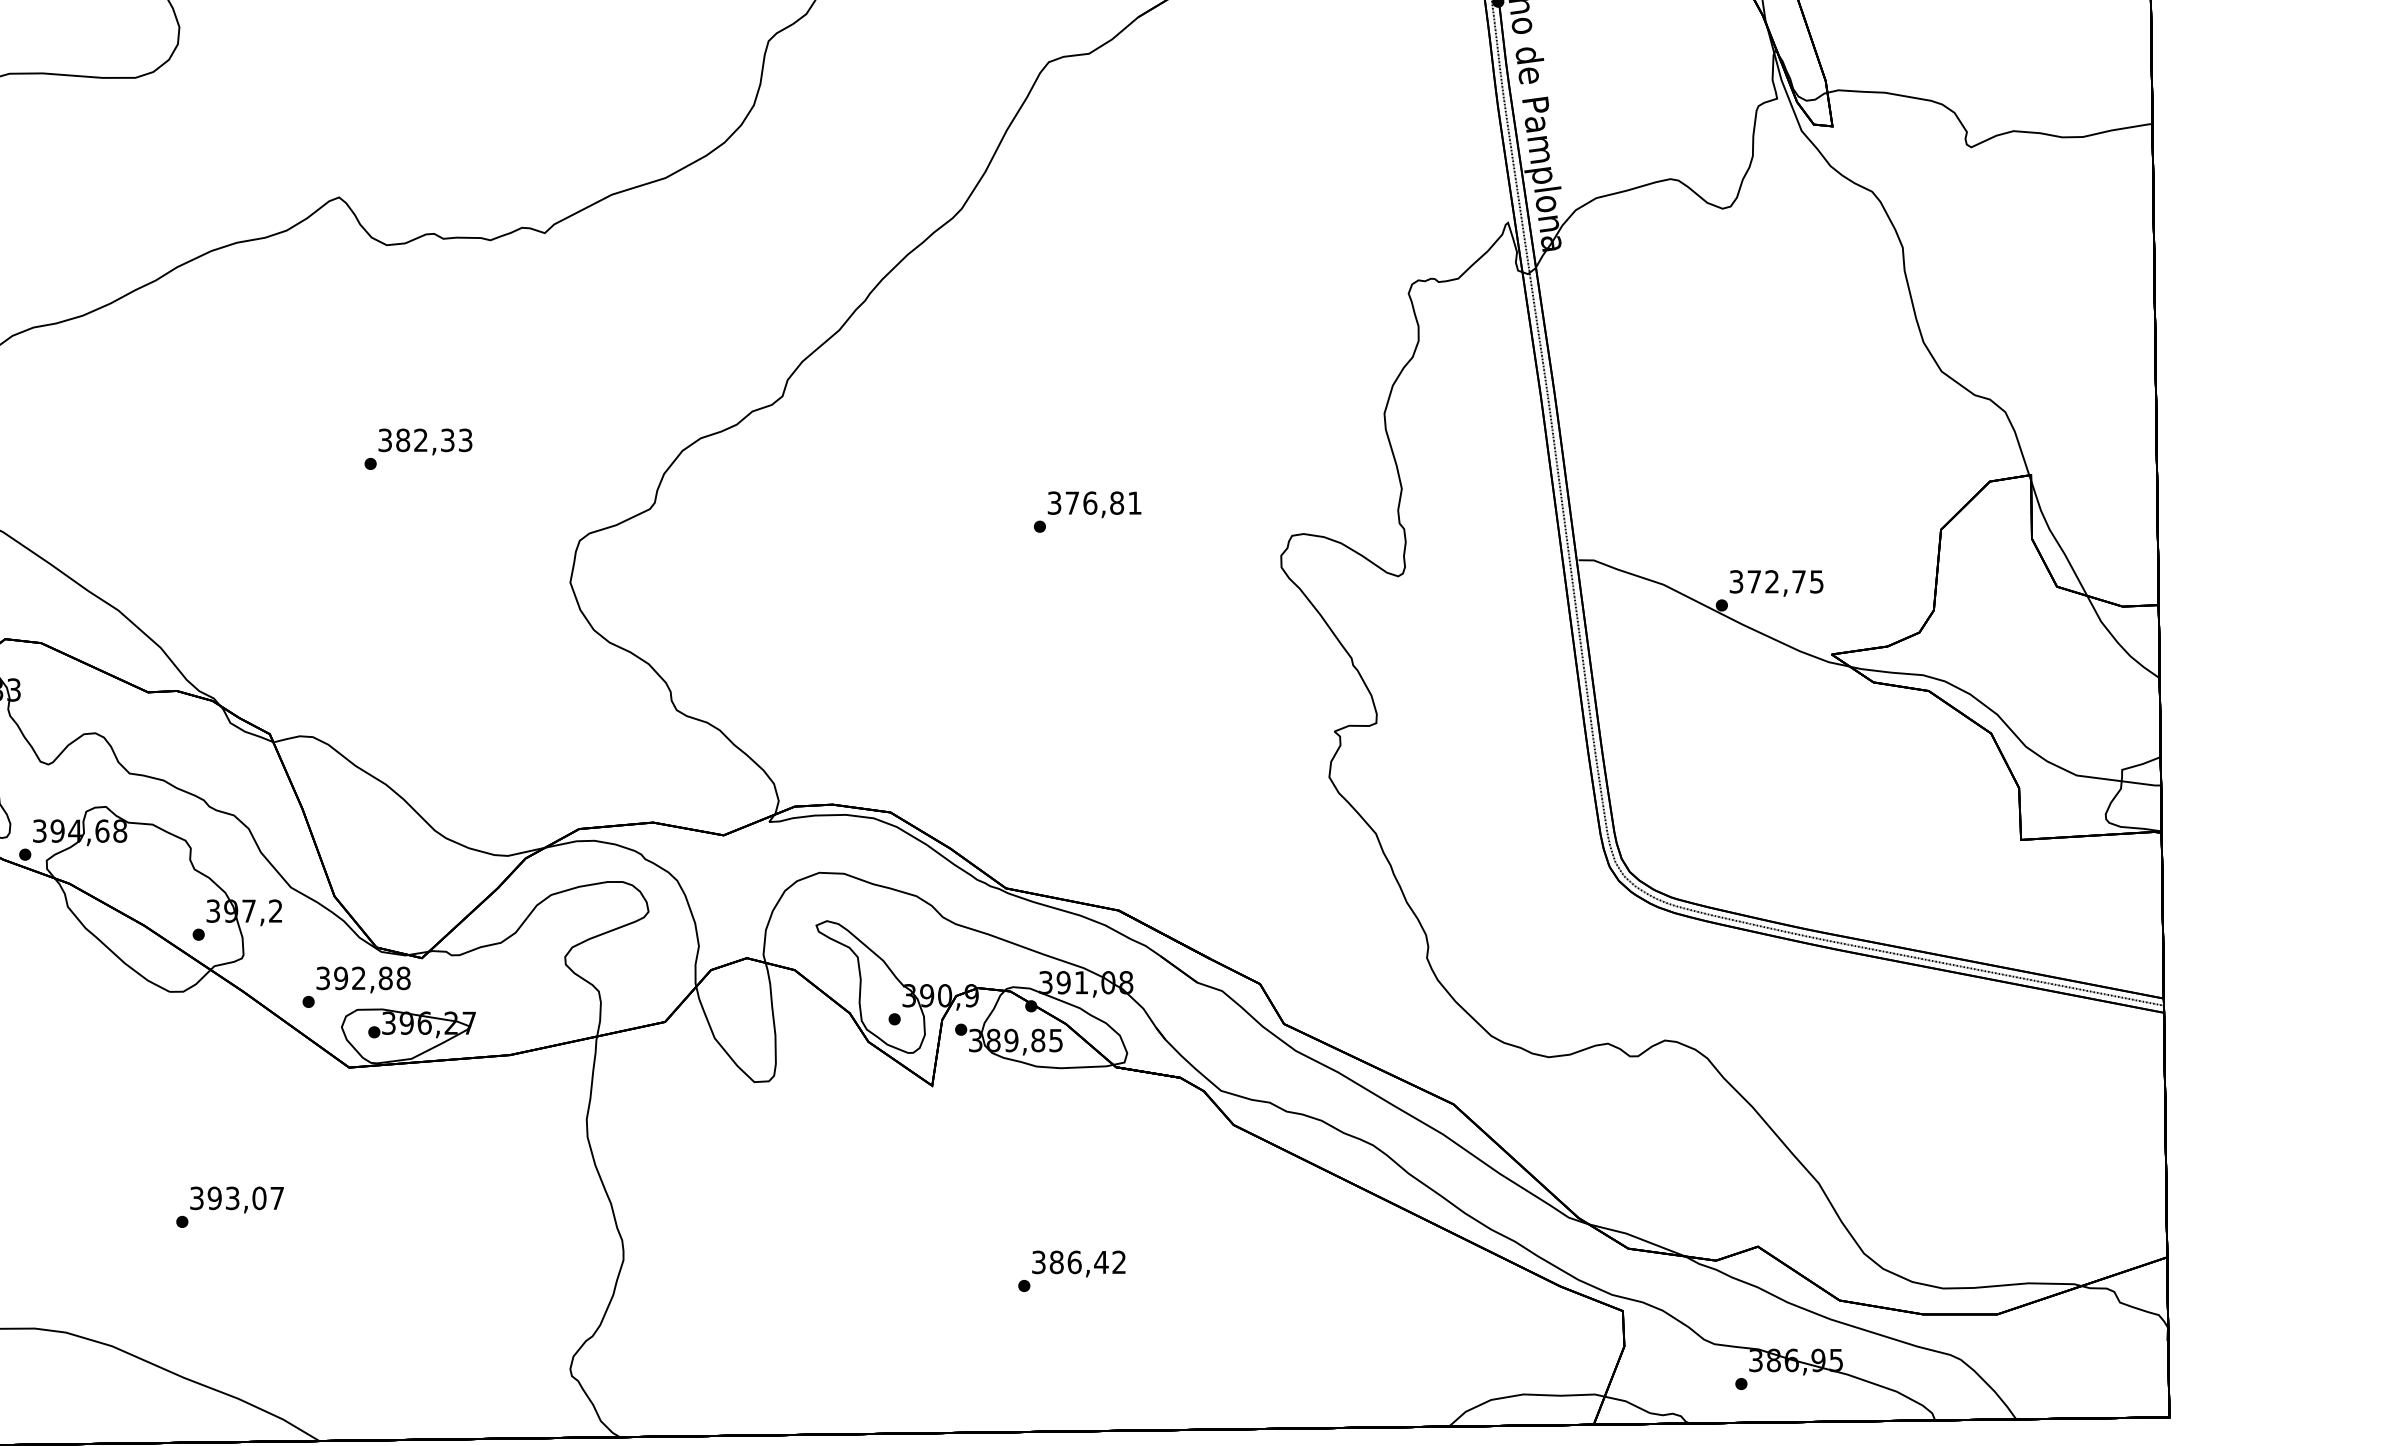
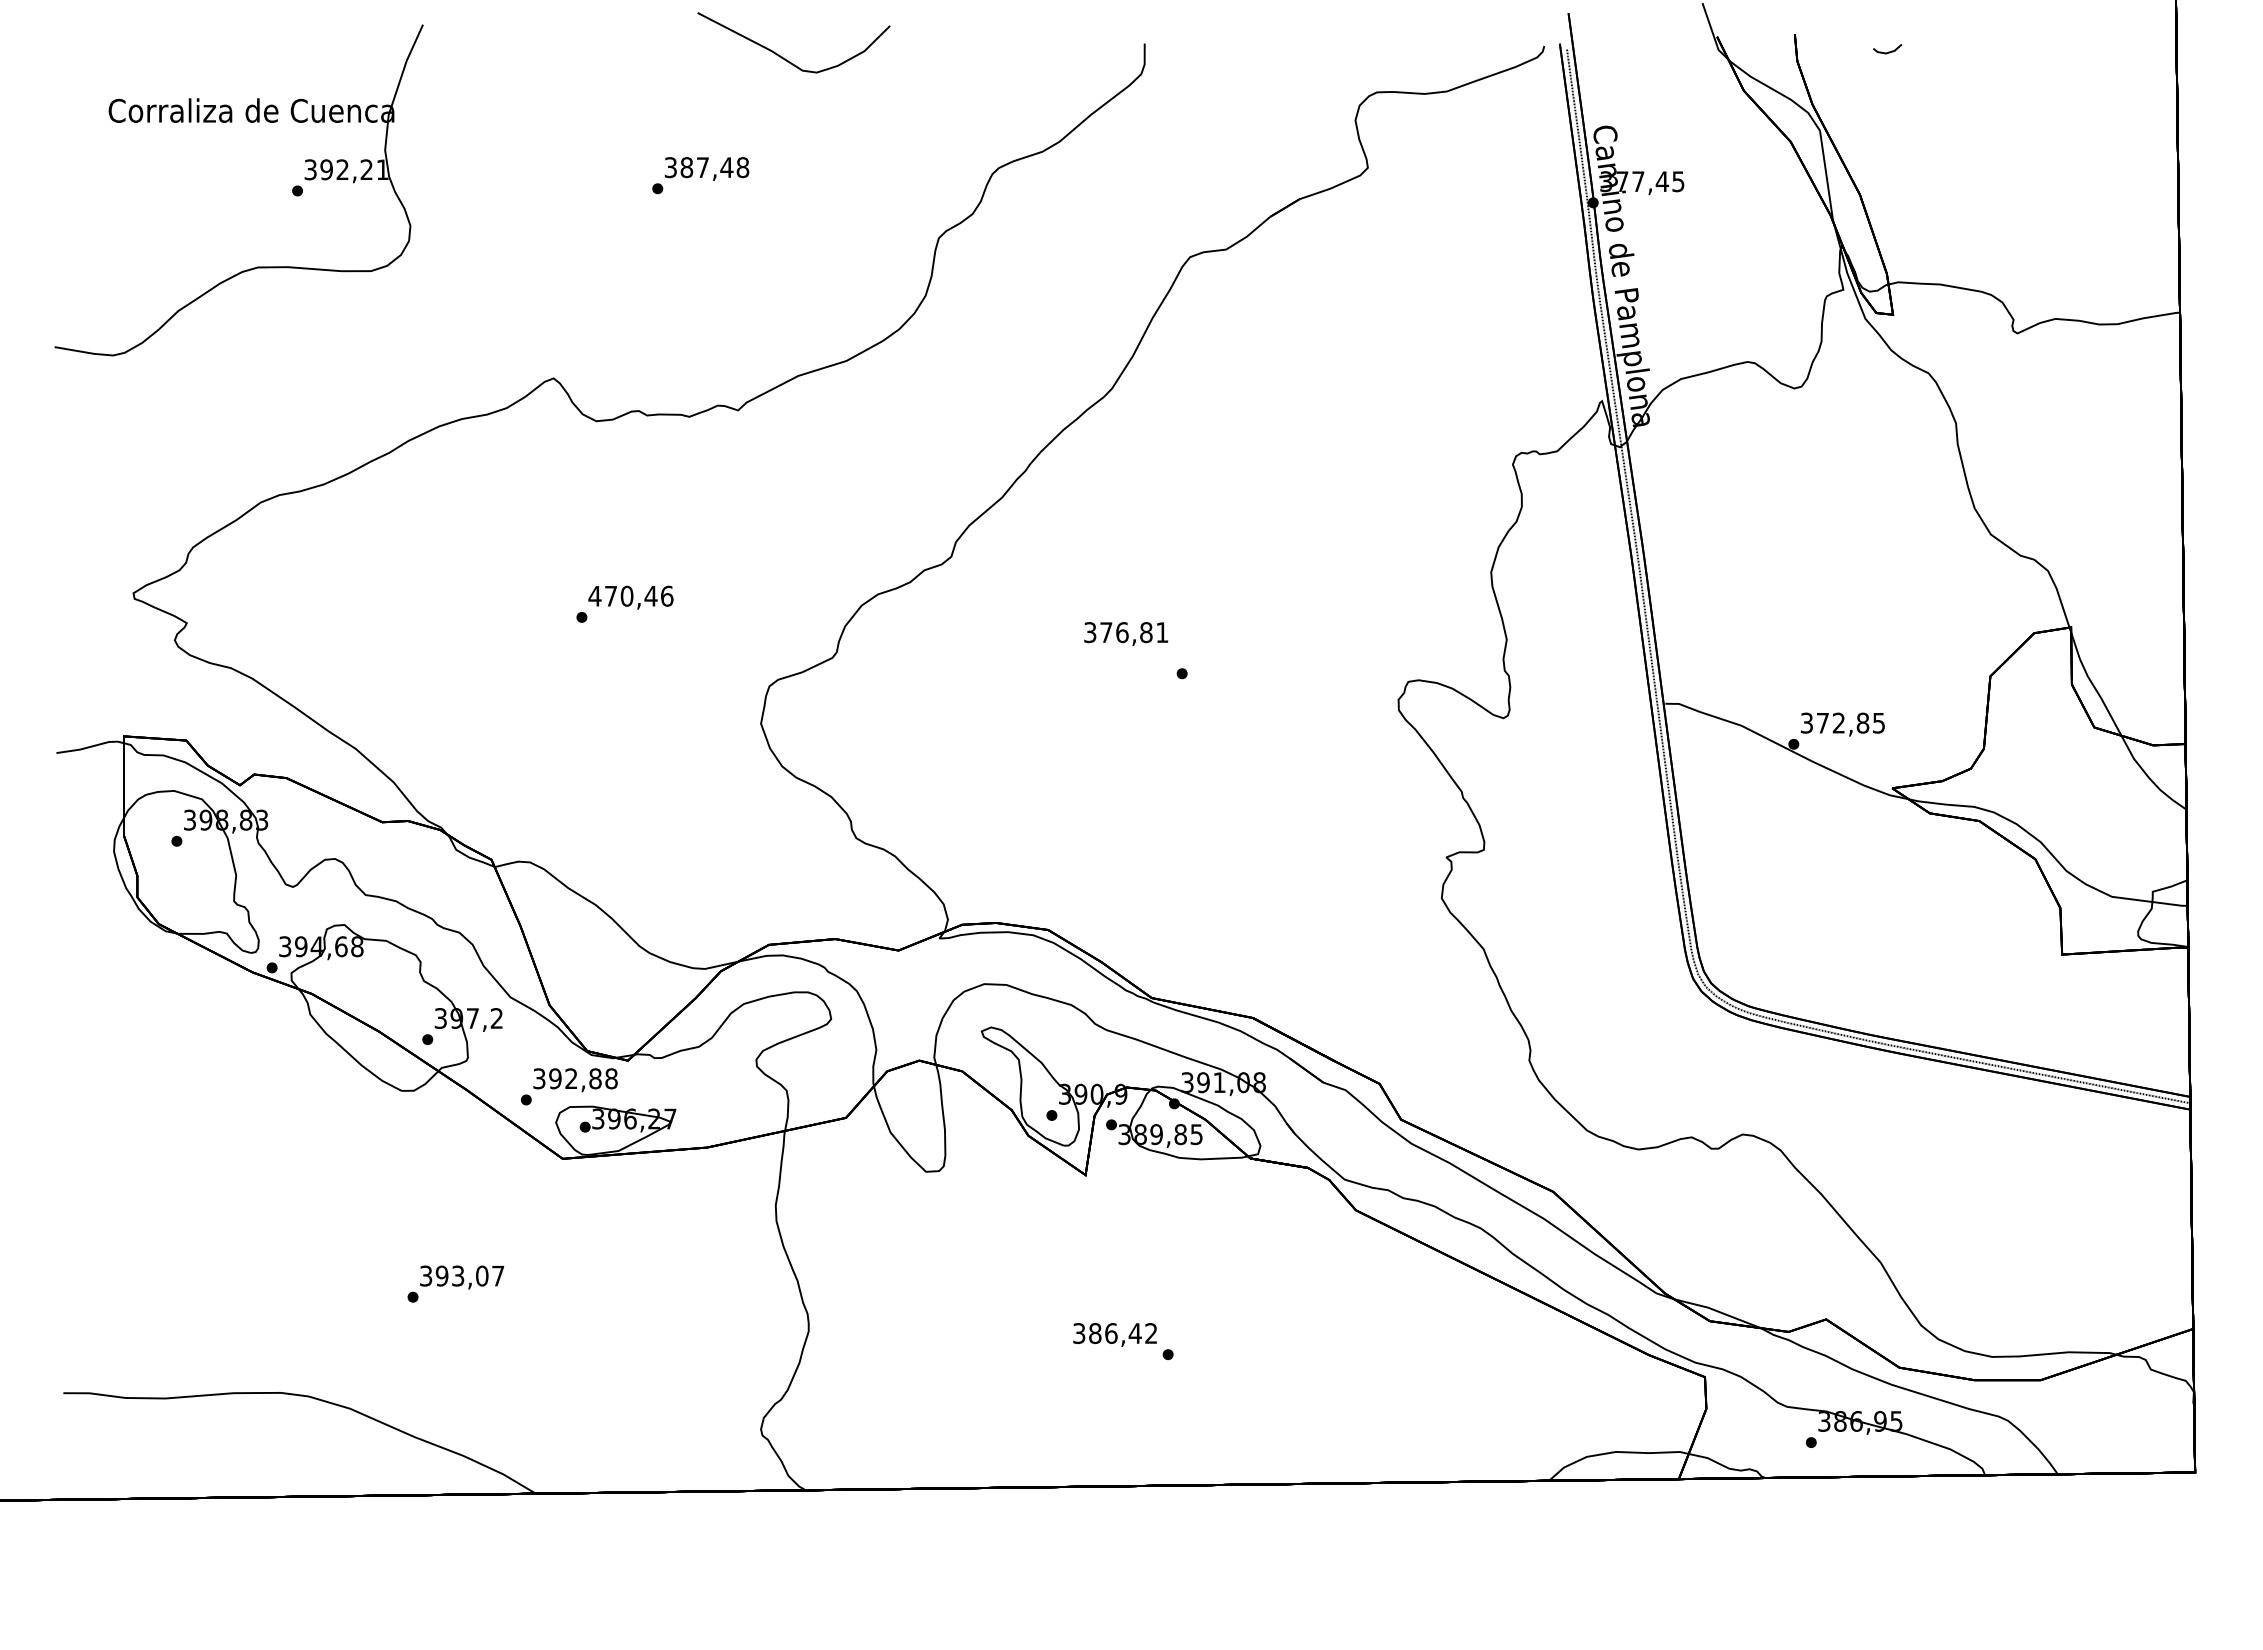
text: (424, 439) -> (630, 595), 382,33 -> 470,46
text: (1094, 504) -> (1126, 633), moved
text: (1798, 581) -> (1862, 722), 372,75 -> 372,85
text: (1078, 1263) -> (1114, 1334), moved

